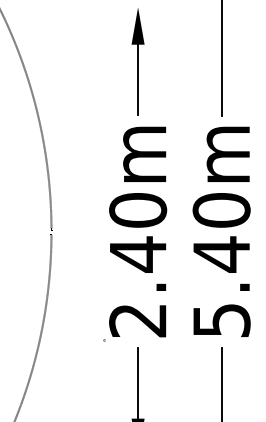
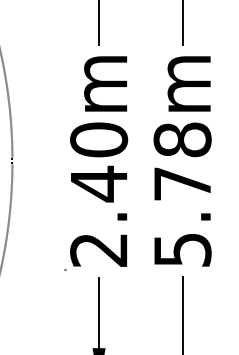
text: (221, 232) -> (182, 162), 5.40m -> 5.78m

